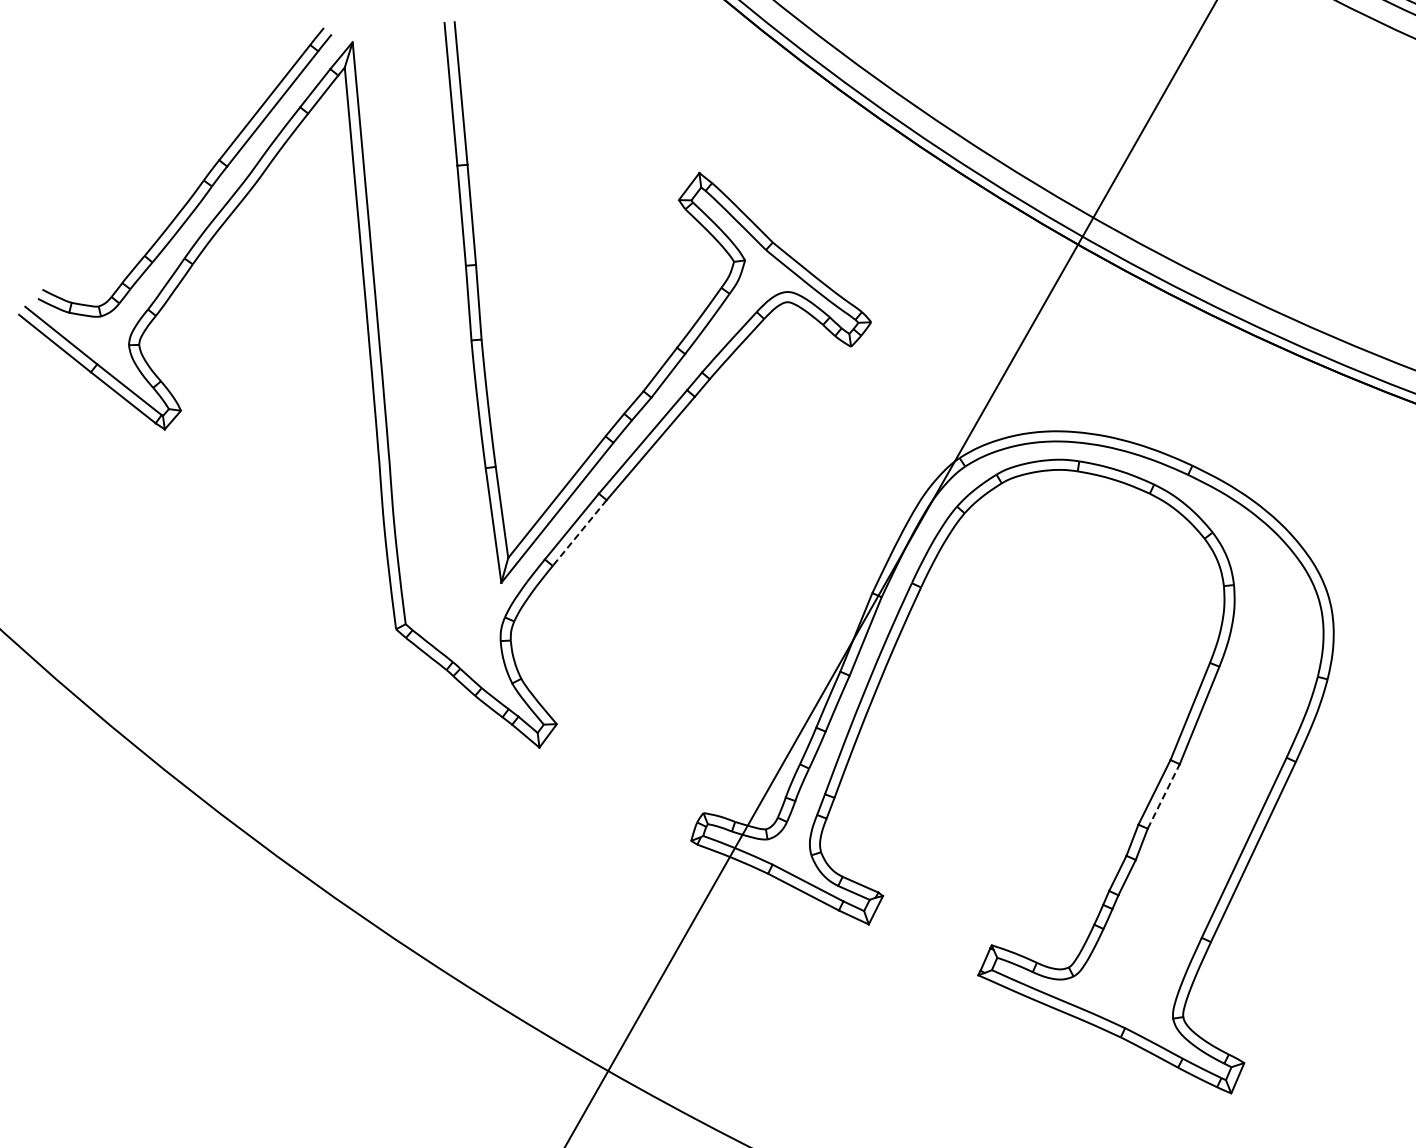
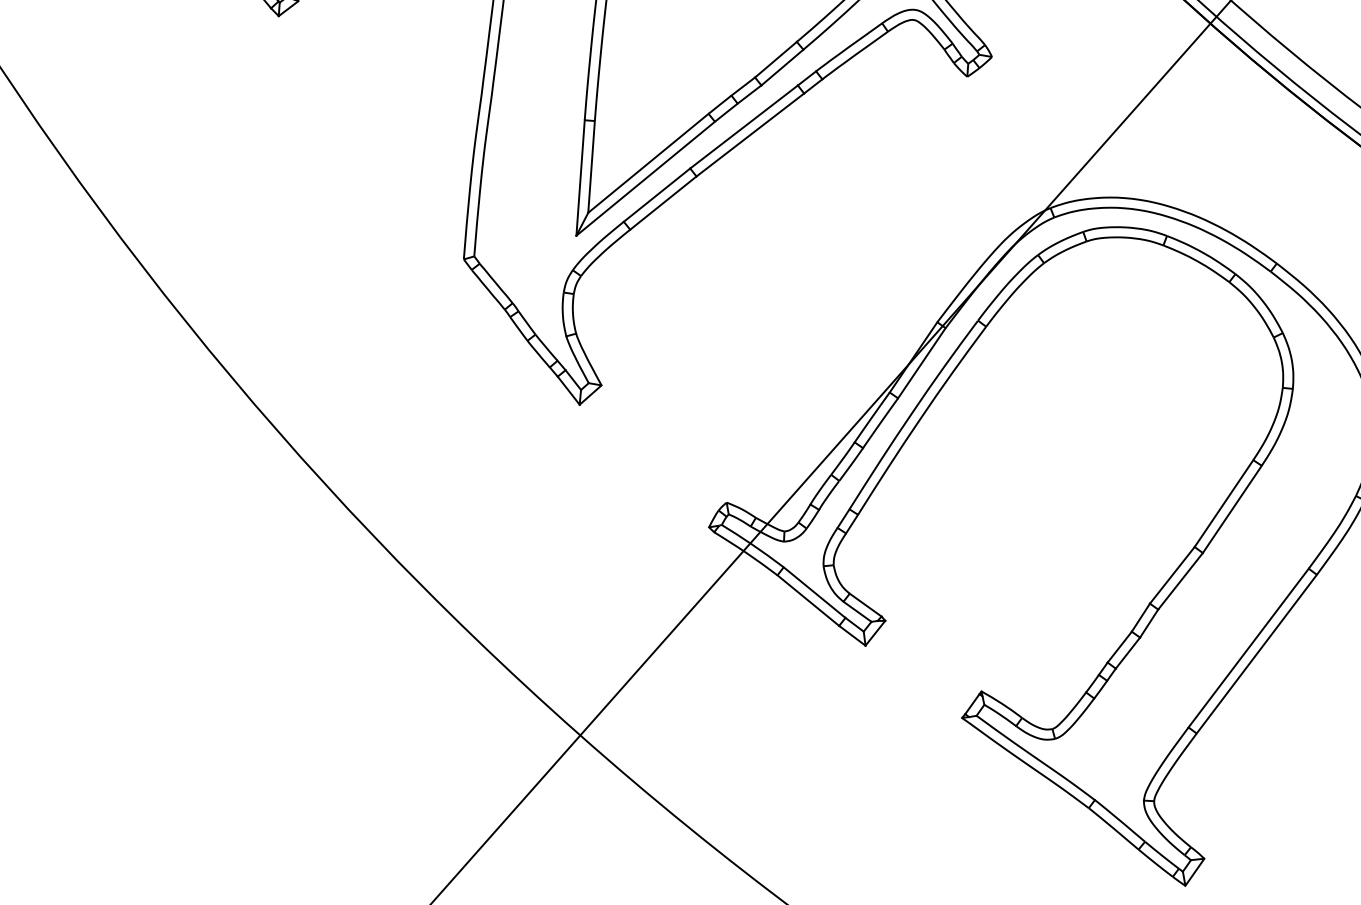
line: (579, 533) -> (663, 203), dashed -> solid
line: (1164, 796) -> (1181, 581), dashed -> solid

